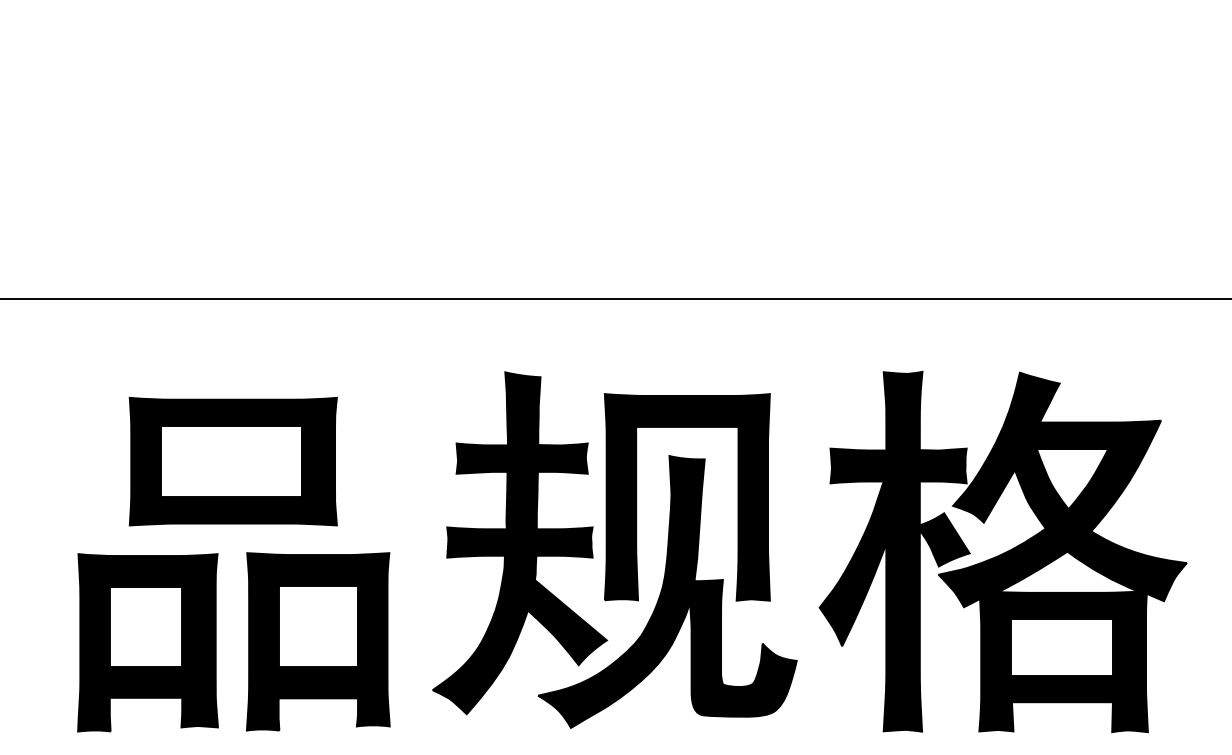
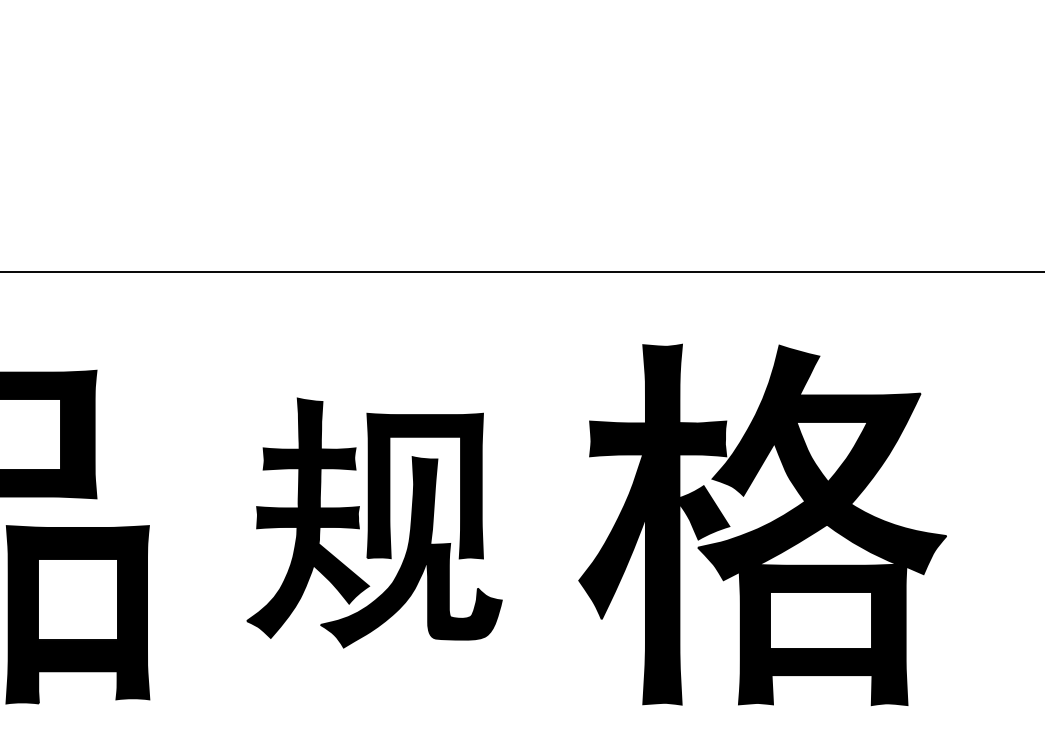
part: (614, 549) -> (374, 522), size x0.7

